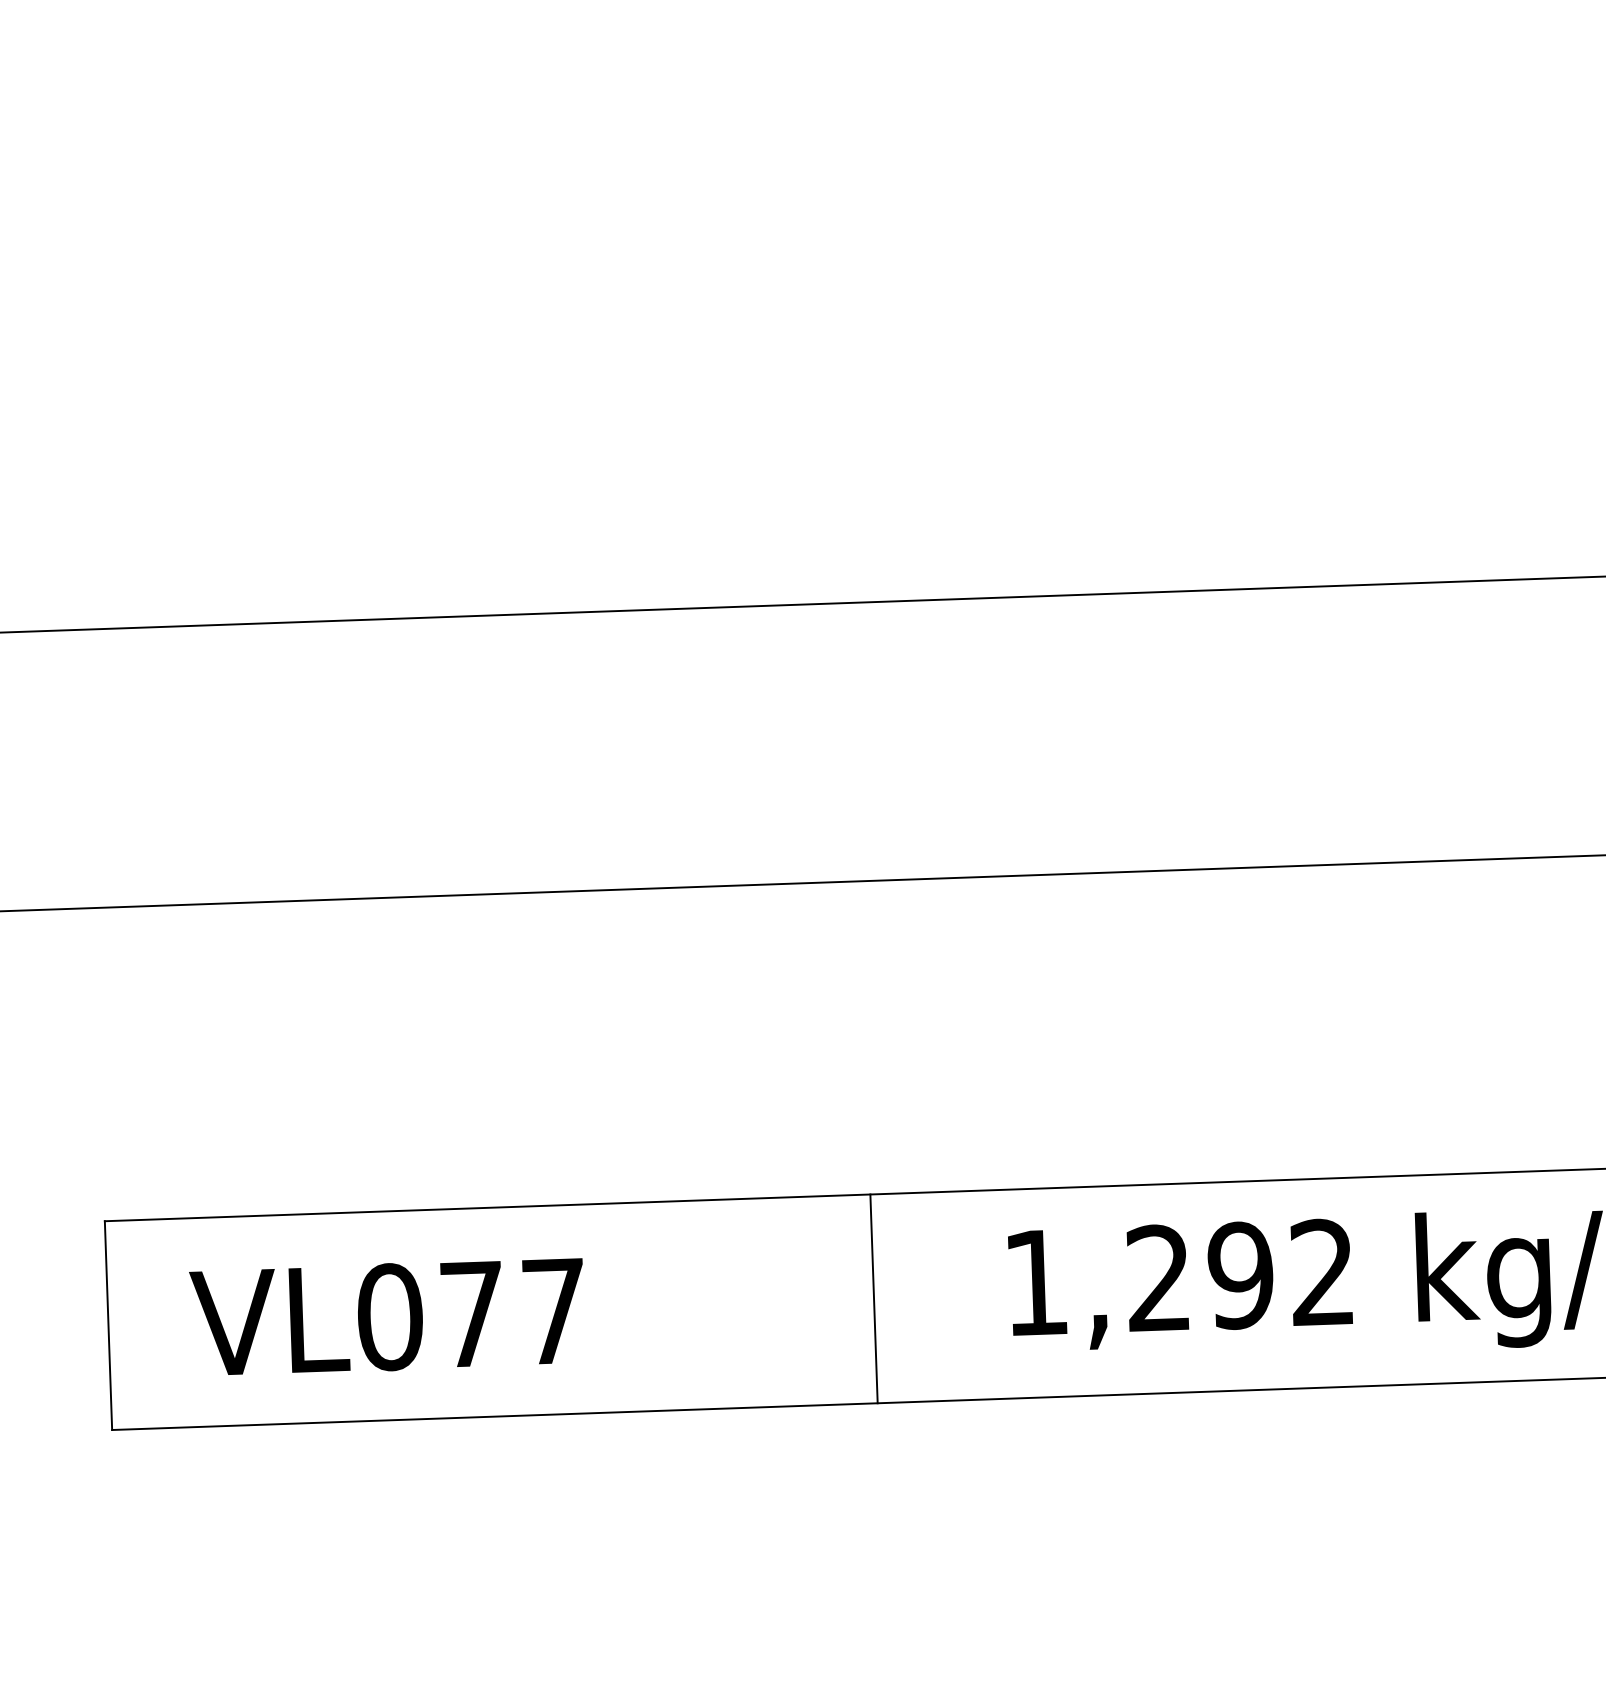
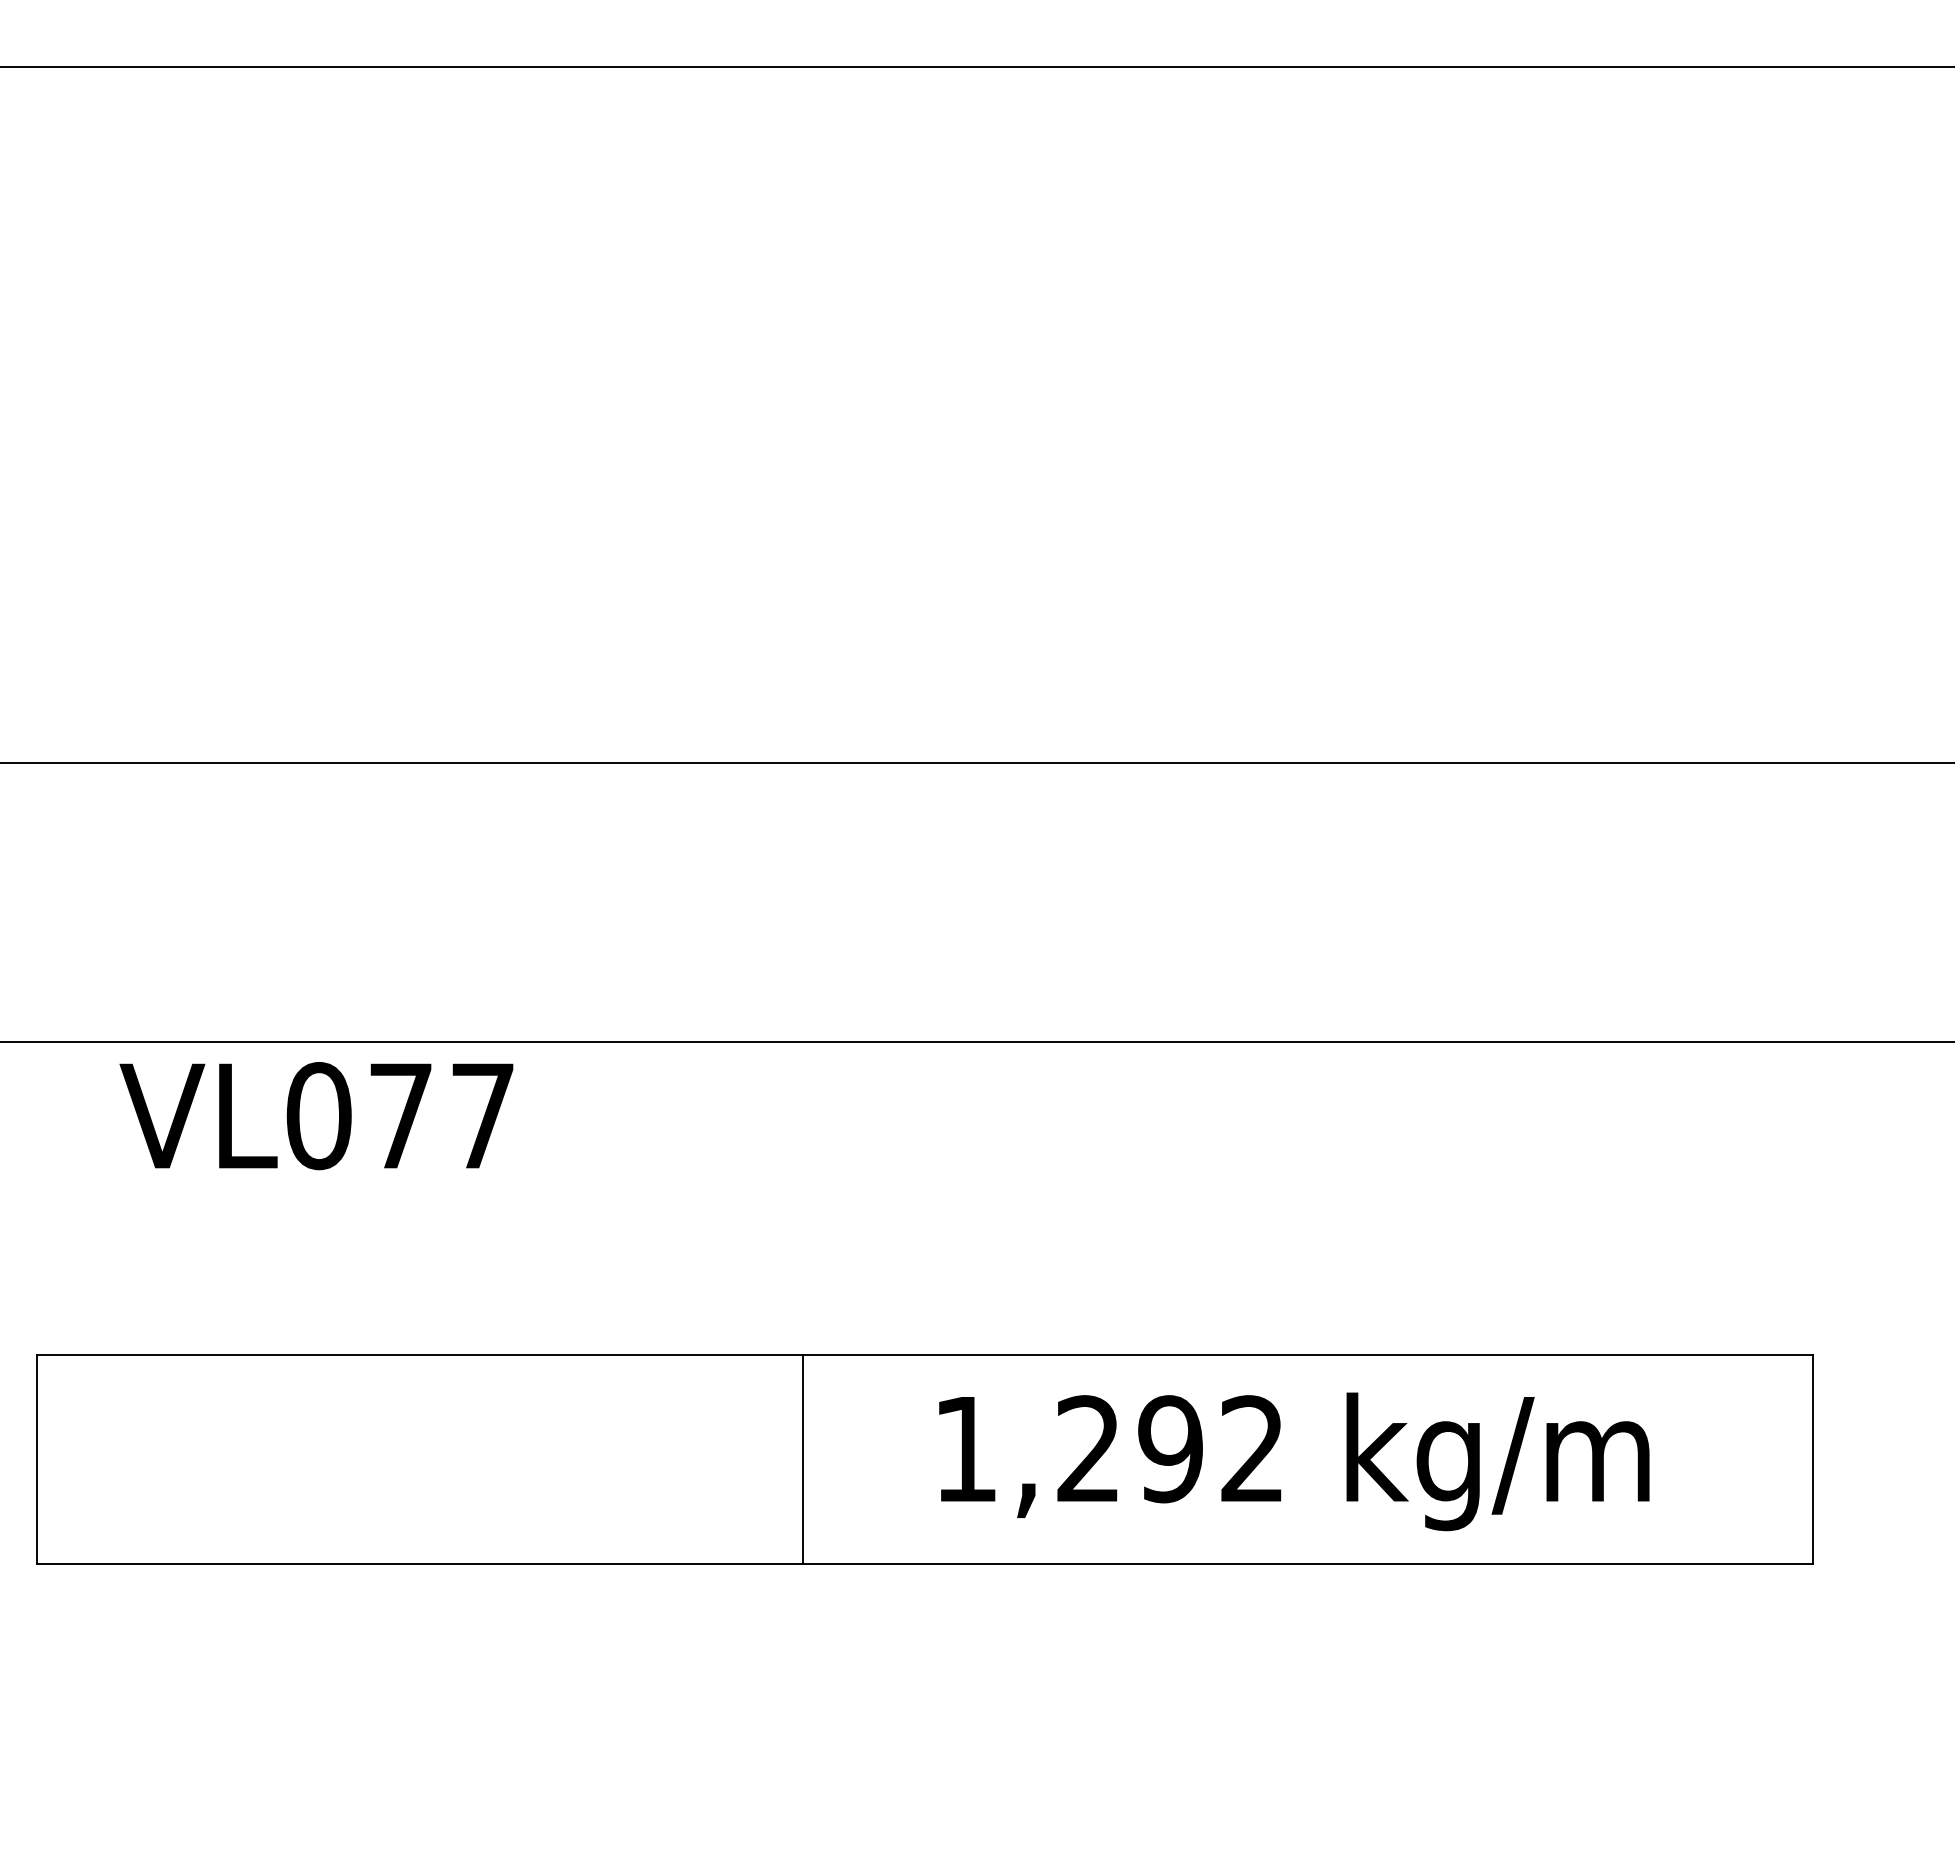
text: (387, 1317) -> (316, 1116), moved

